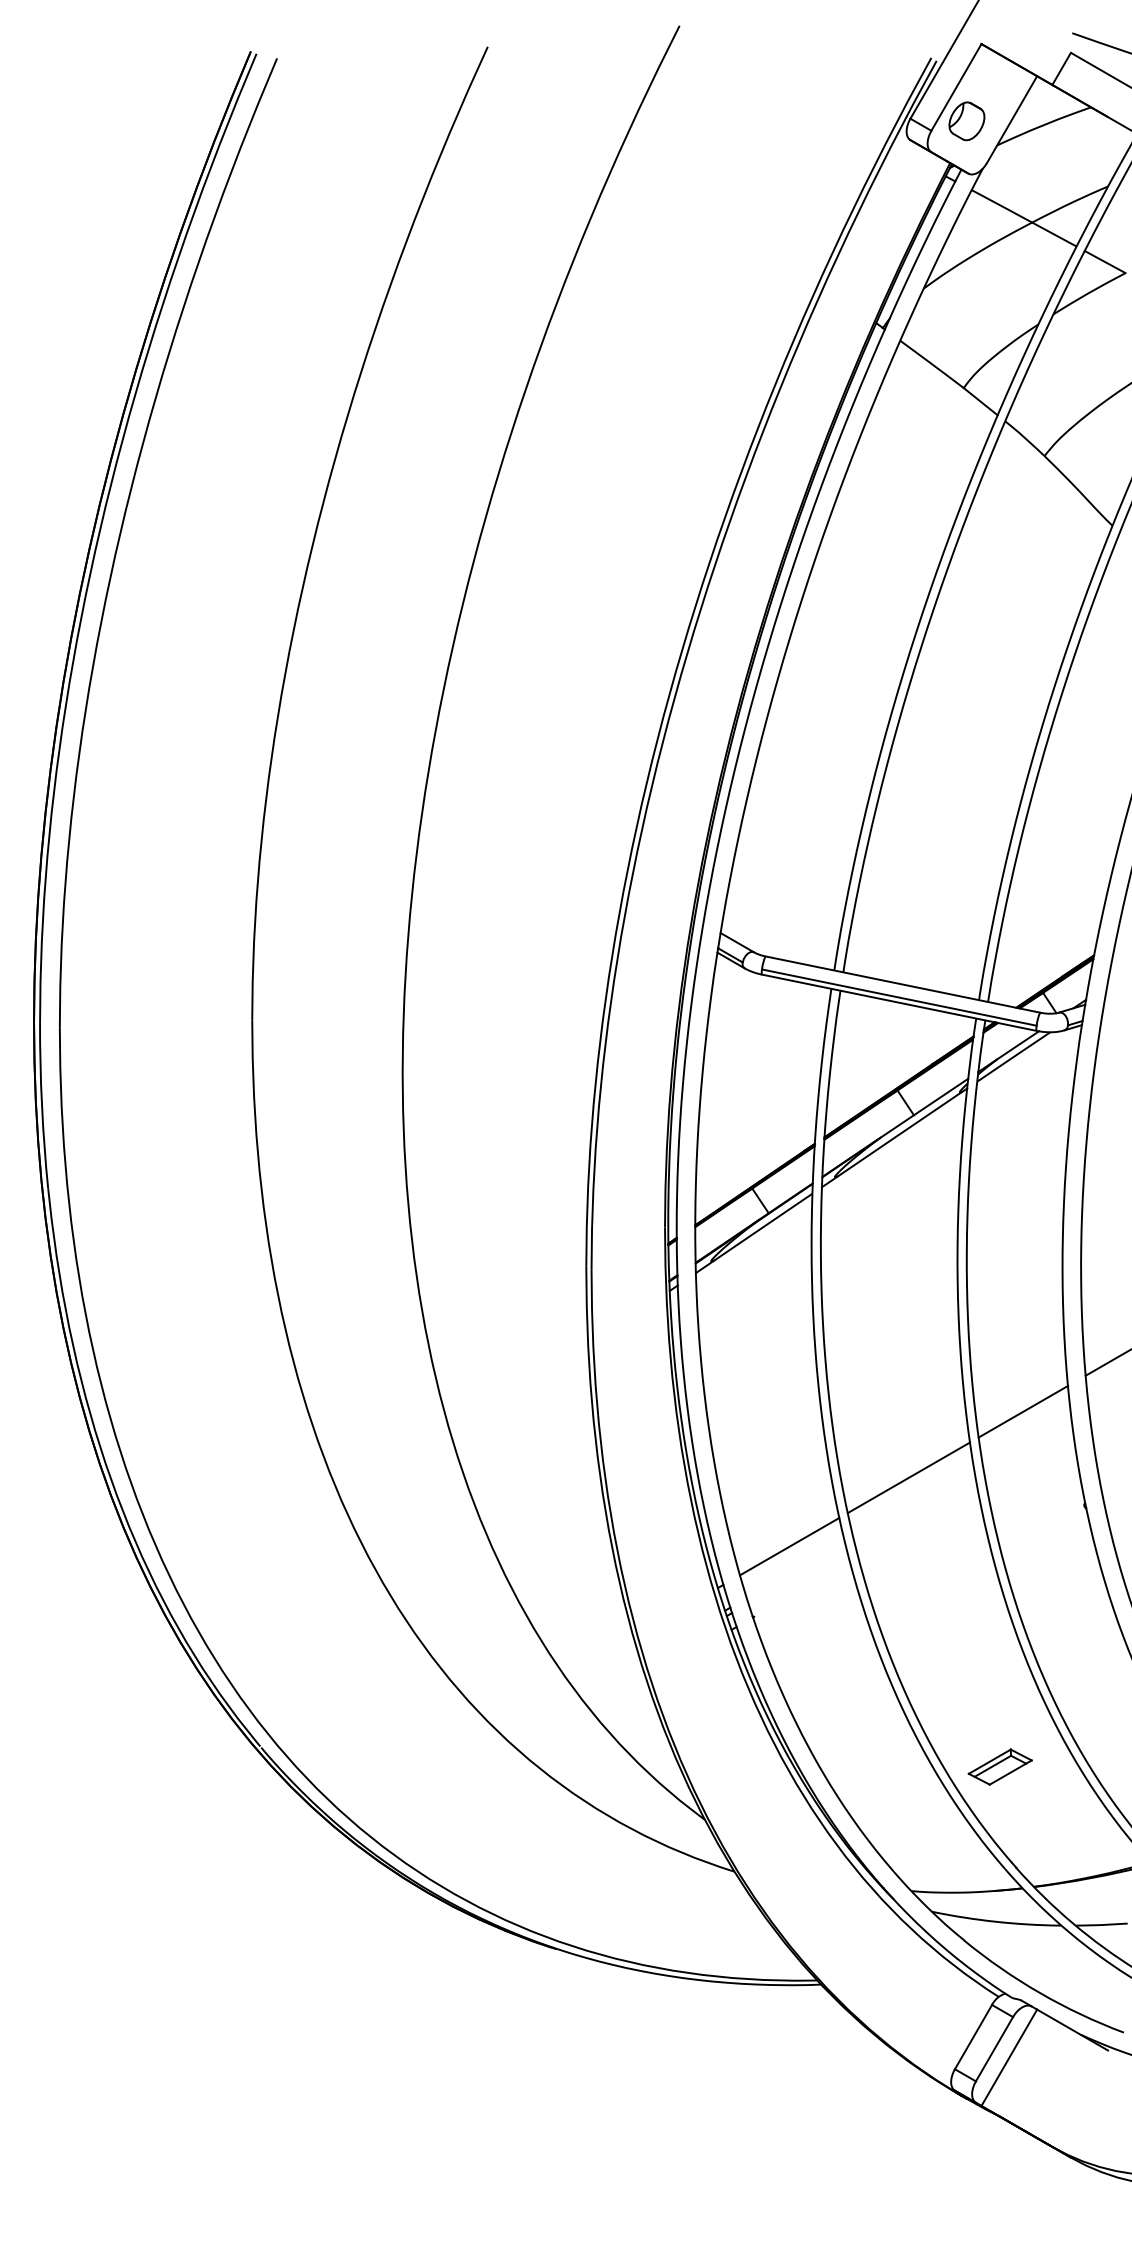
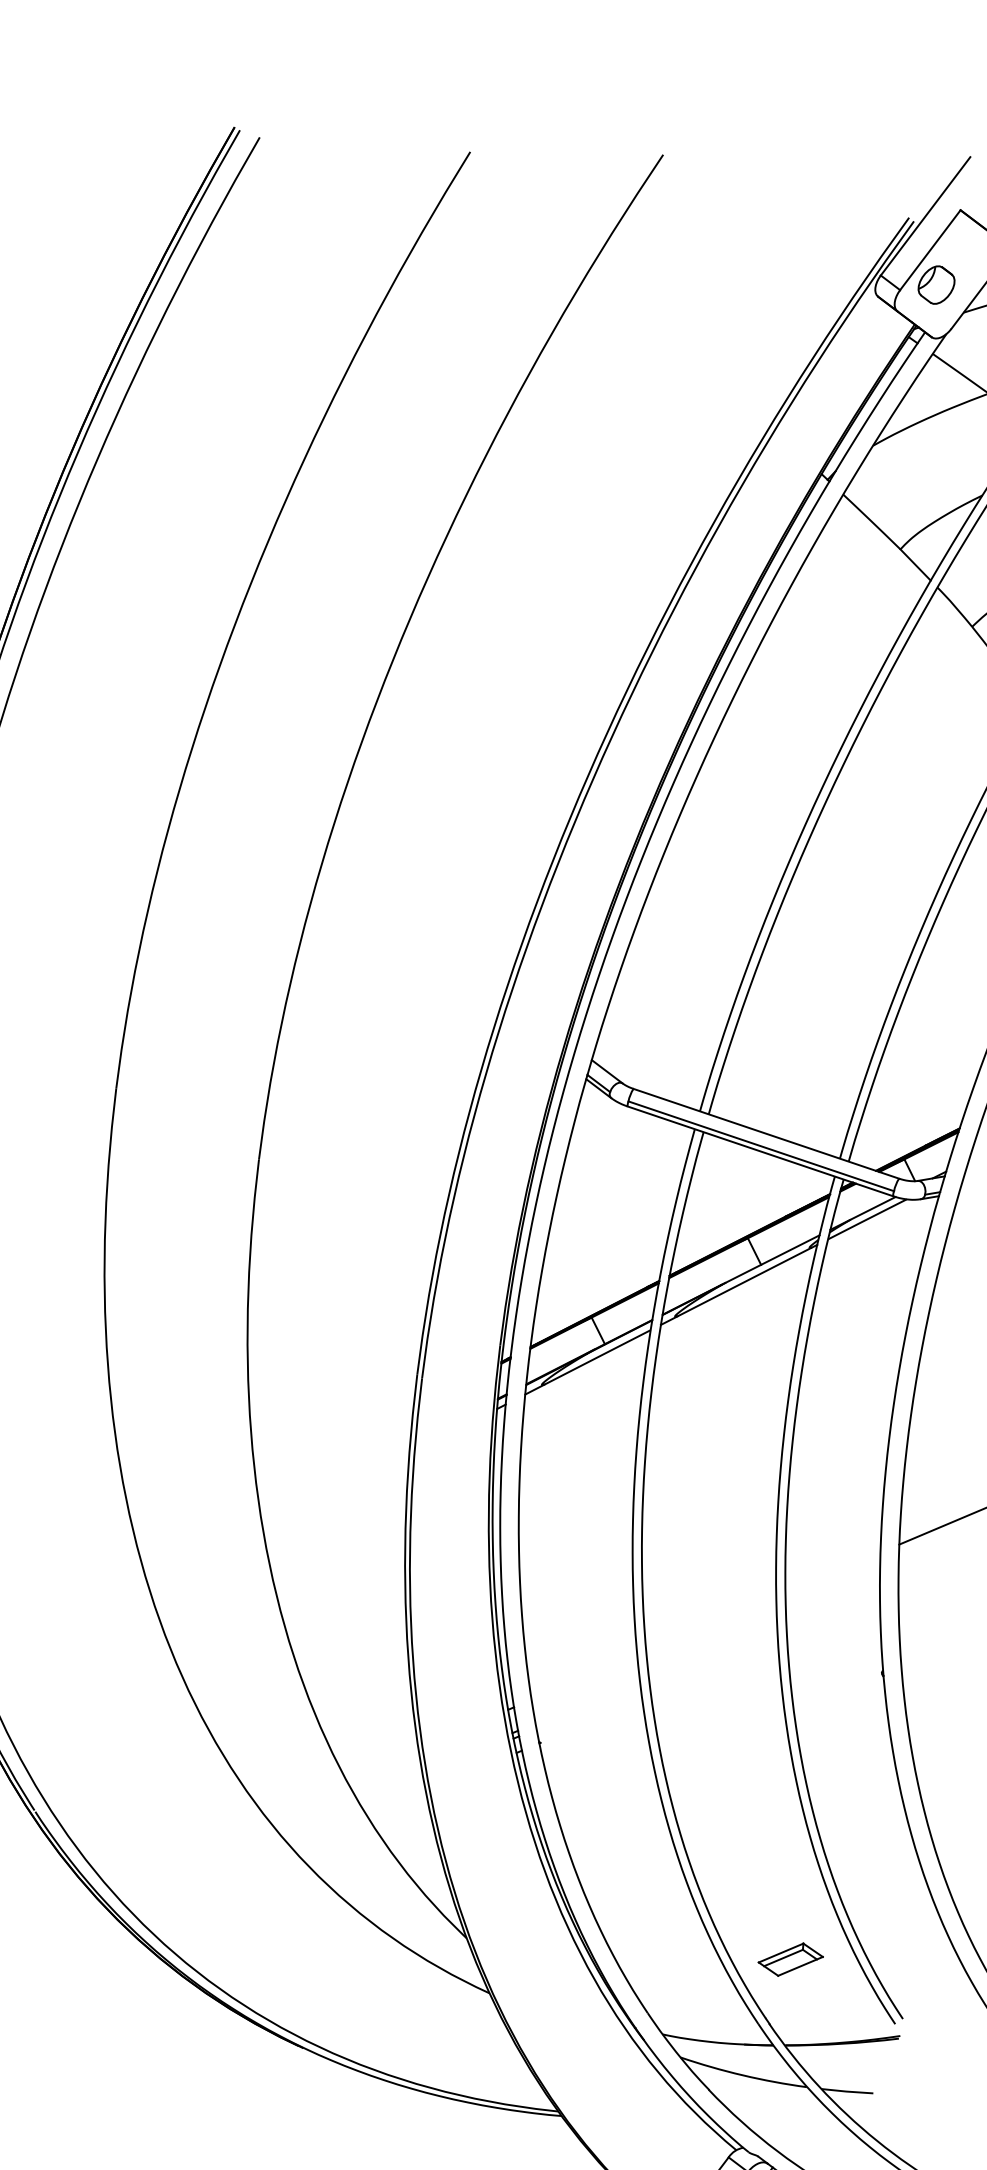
line: (1023, 1411) -> (833, 1572), removed
line: (908, 1477) -> (710, 1623), removed
line: (789, 1546) -> (584, 1677), removed
part: (999, 1766) -> (790, 1958), moved

